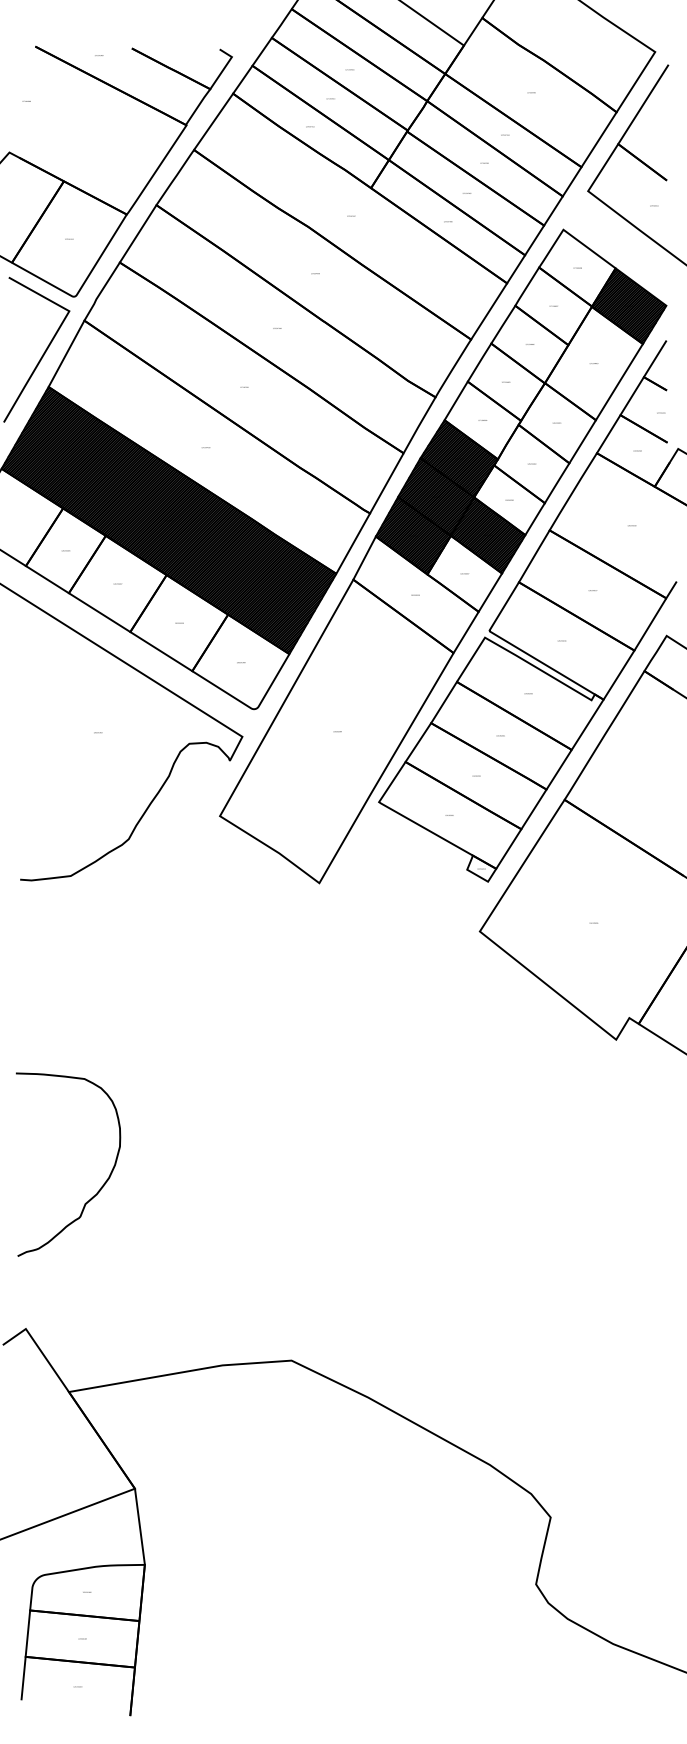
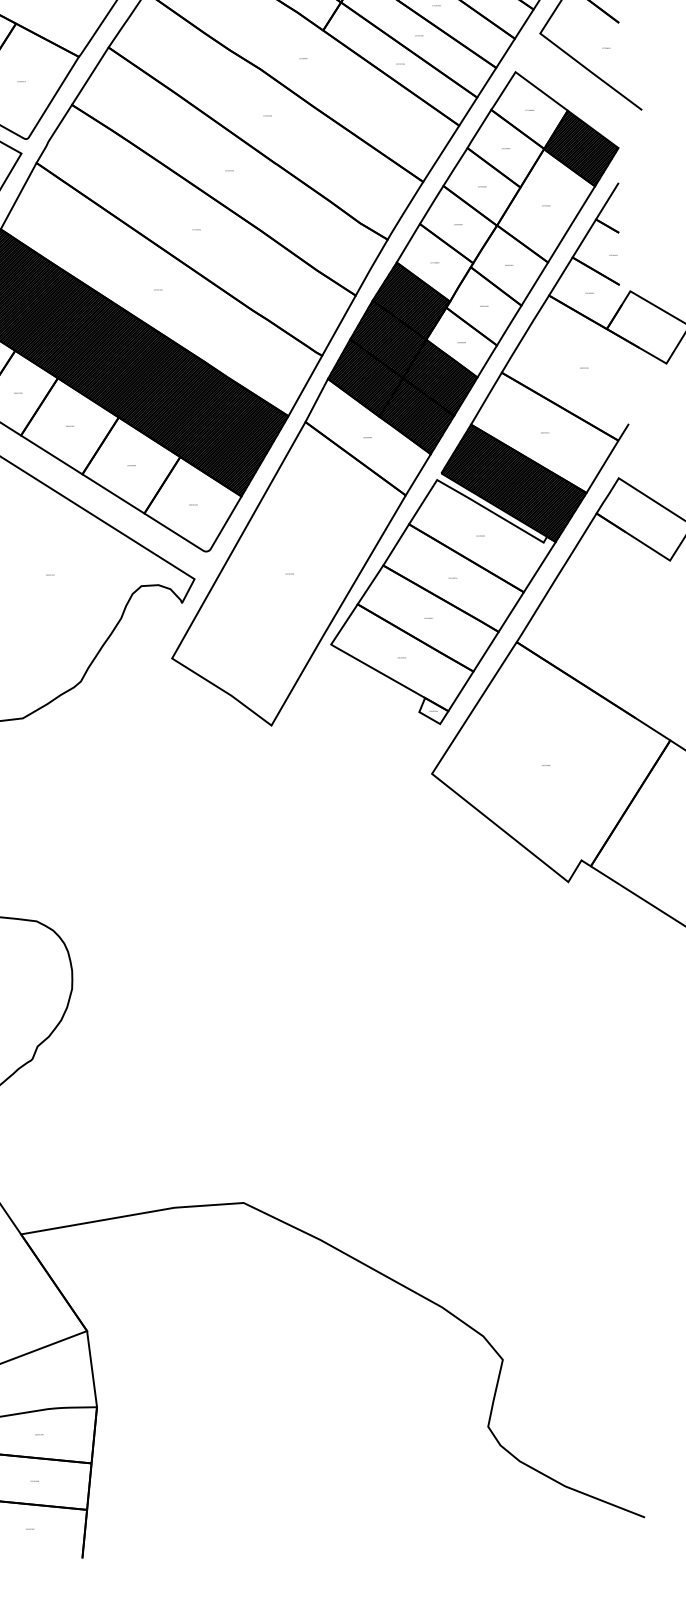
hatch: (464, 573) -> (416, 415), added
hatch: (561, 640) -> (513, 482), added

